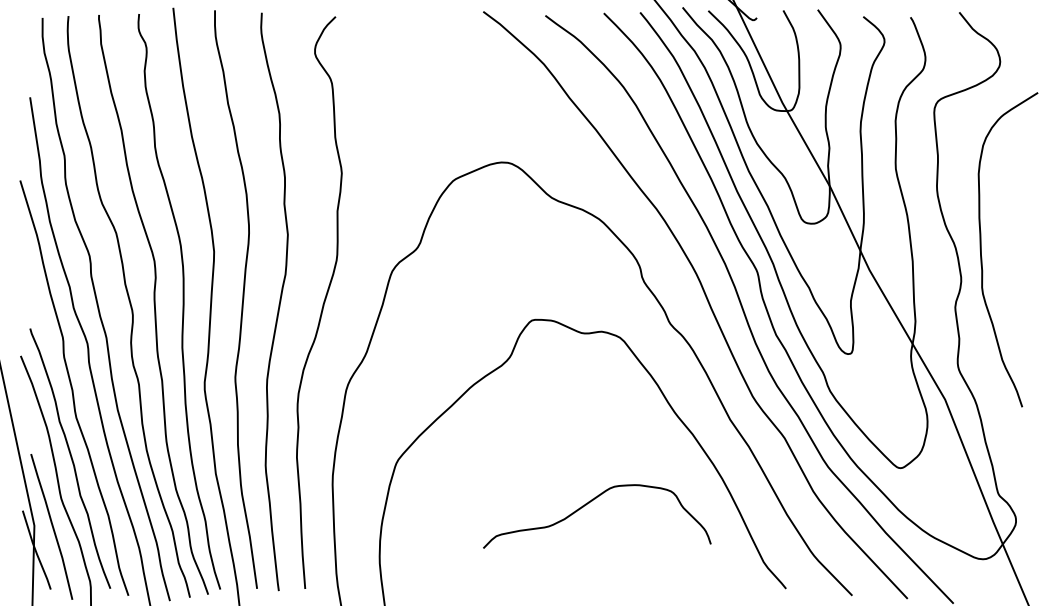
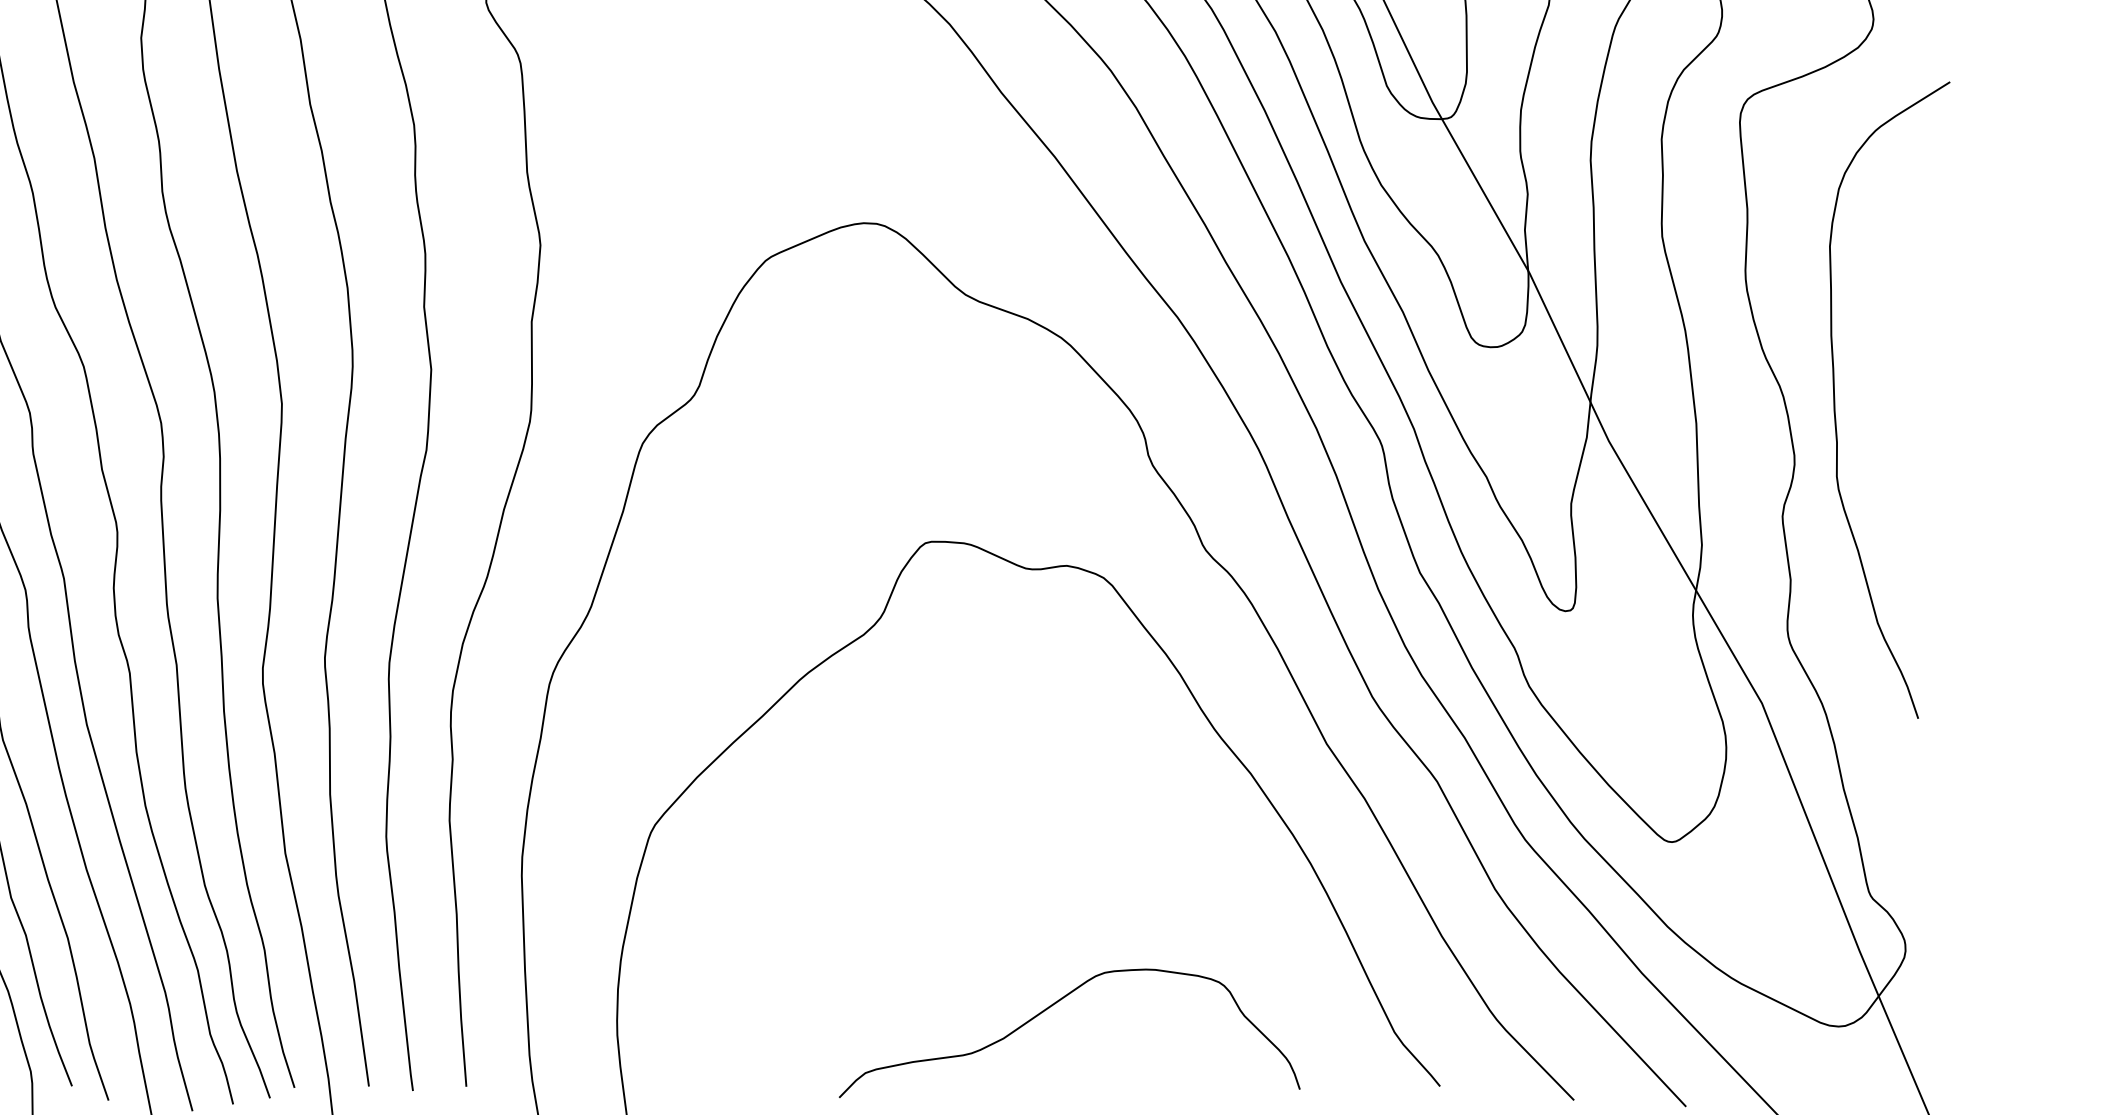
curve: (589, 503) -> (1054, 1006), moved

